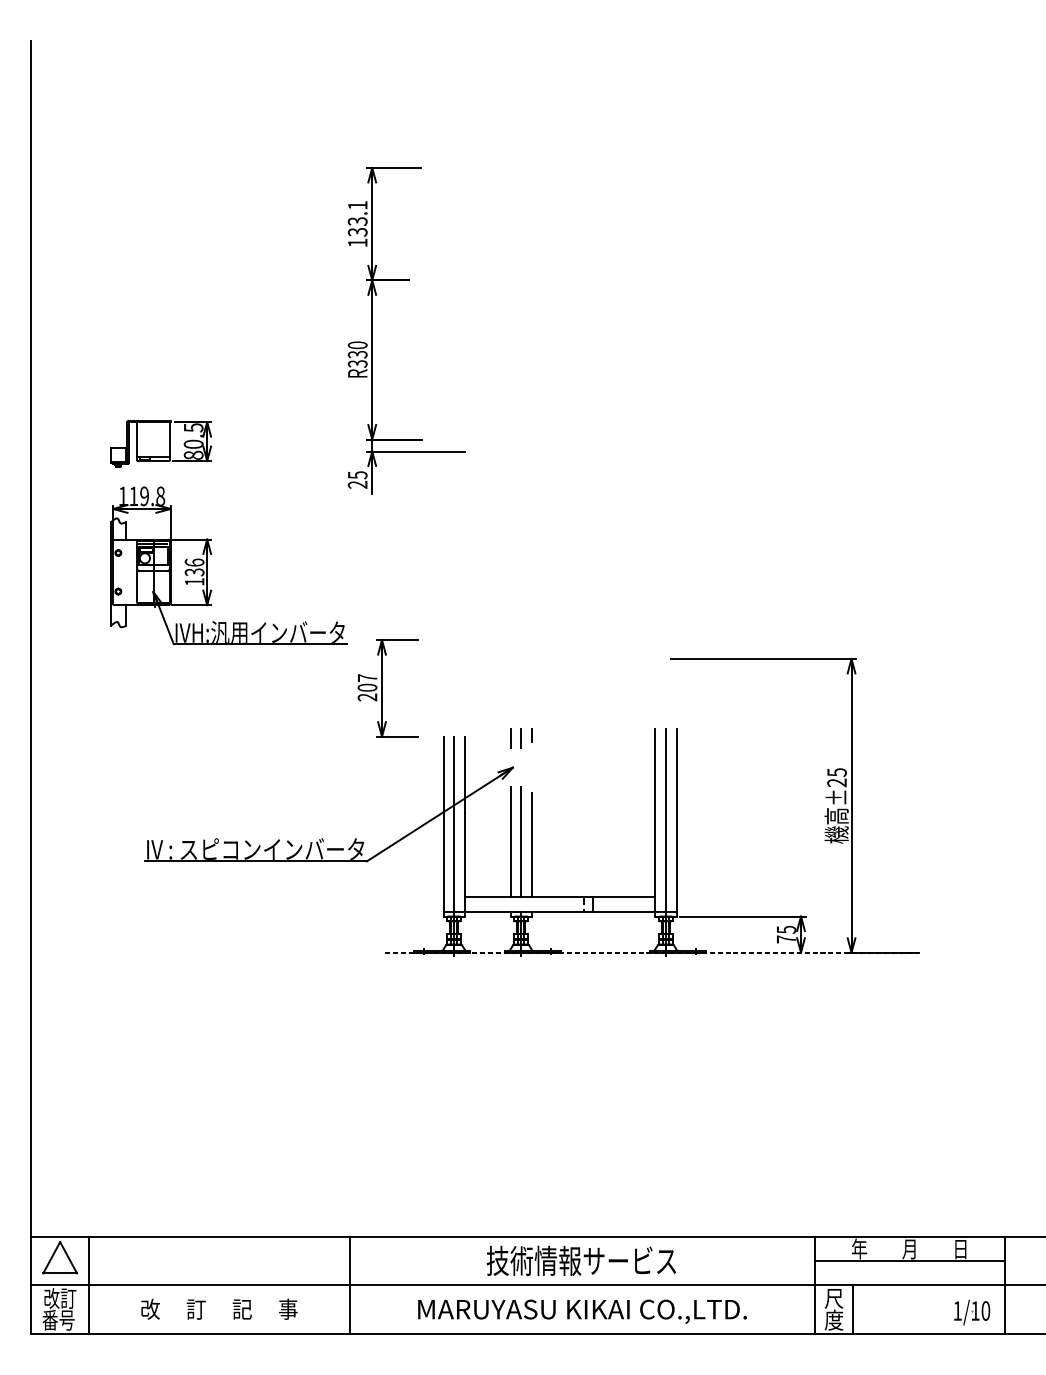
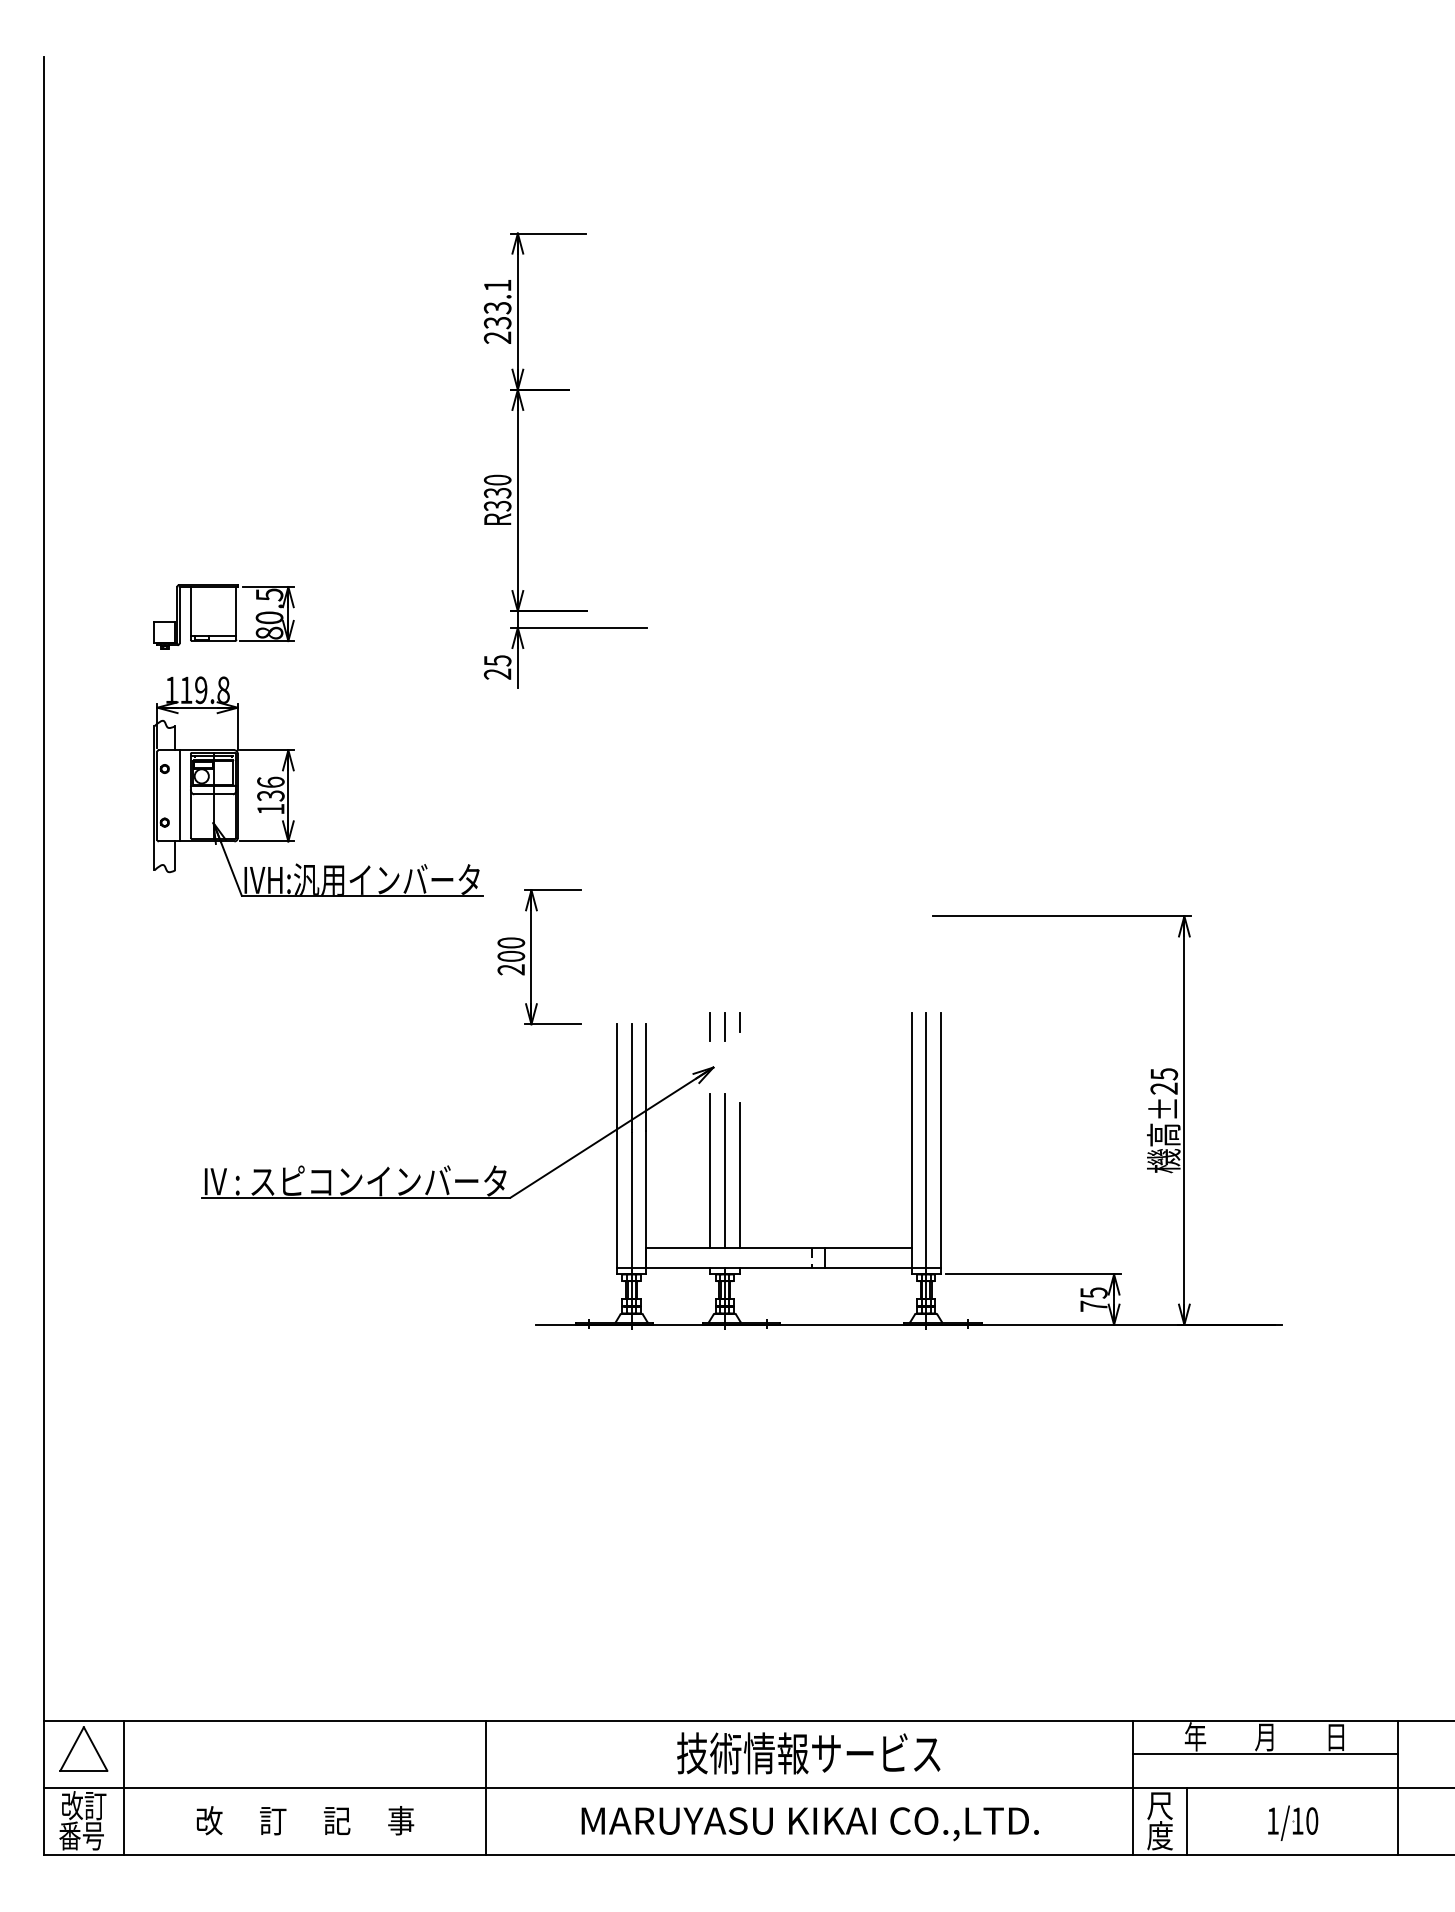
text: (357, 242) -> (497, 337), 133.1 -> 233.1
line: (128, 572) -> (179, 795), added
text: (367, 677) -> (511, 942), 207 -> 200
line: (653, 952) -> (908, 1324), dashed -> solid
part: (972, 1312) -> (1293, 1822), moved

